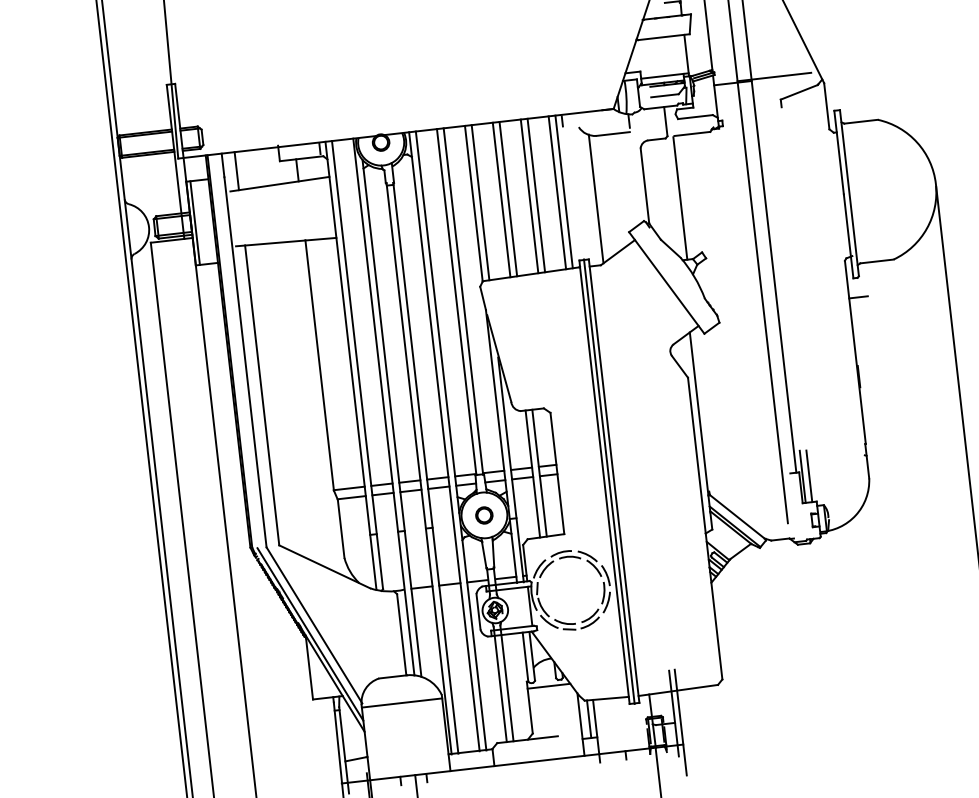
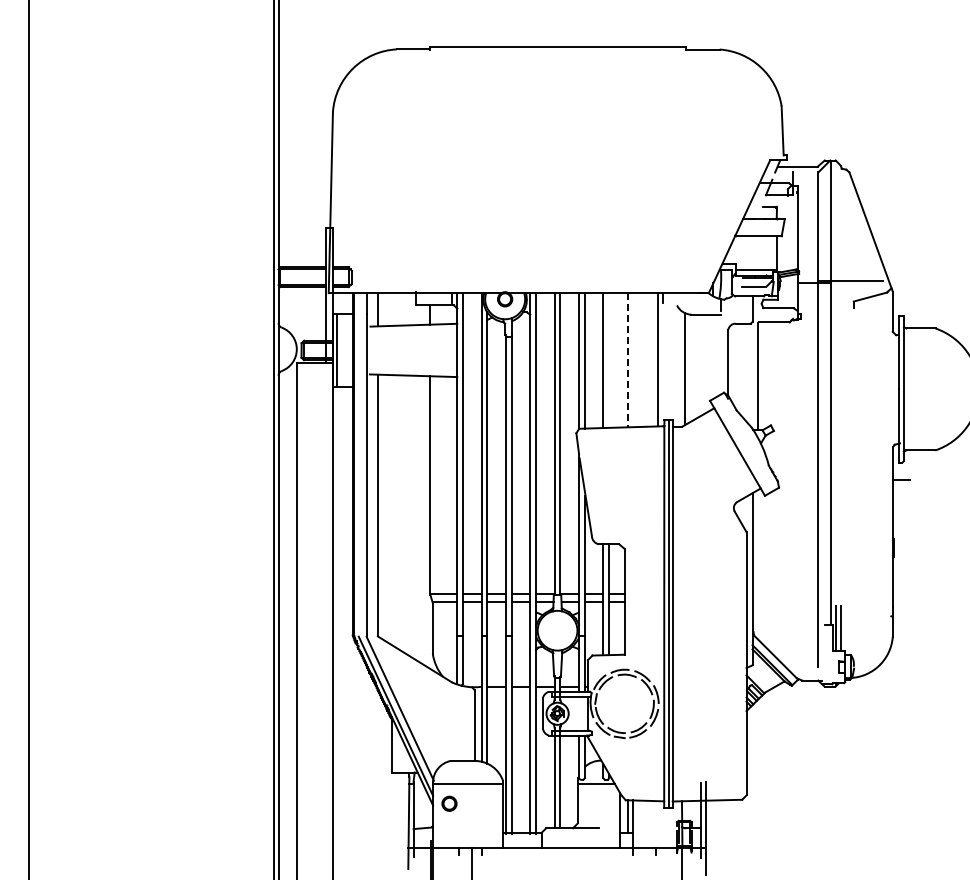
line: (557, 192) -> (652, 359), removed
line: (536, 195) -> (633, 360), removed
line: (529, 196) -> (627, 360), solid -> dashed
line: (508, 199) -> (609, 360), removed
circle: (484, 515) -> (449, 803), moved

